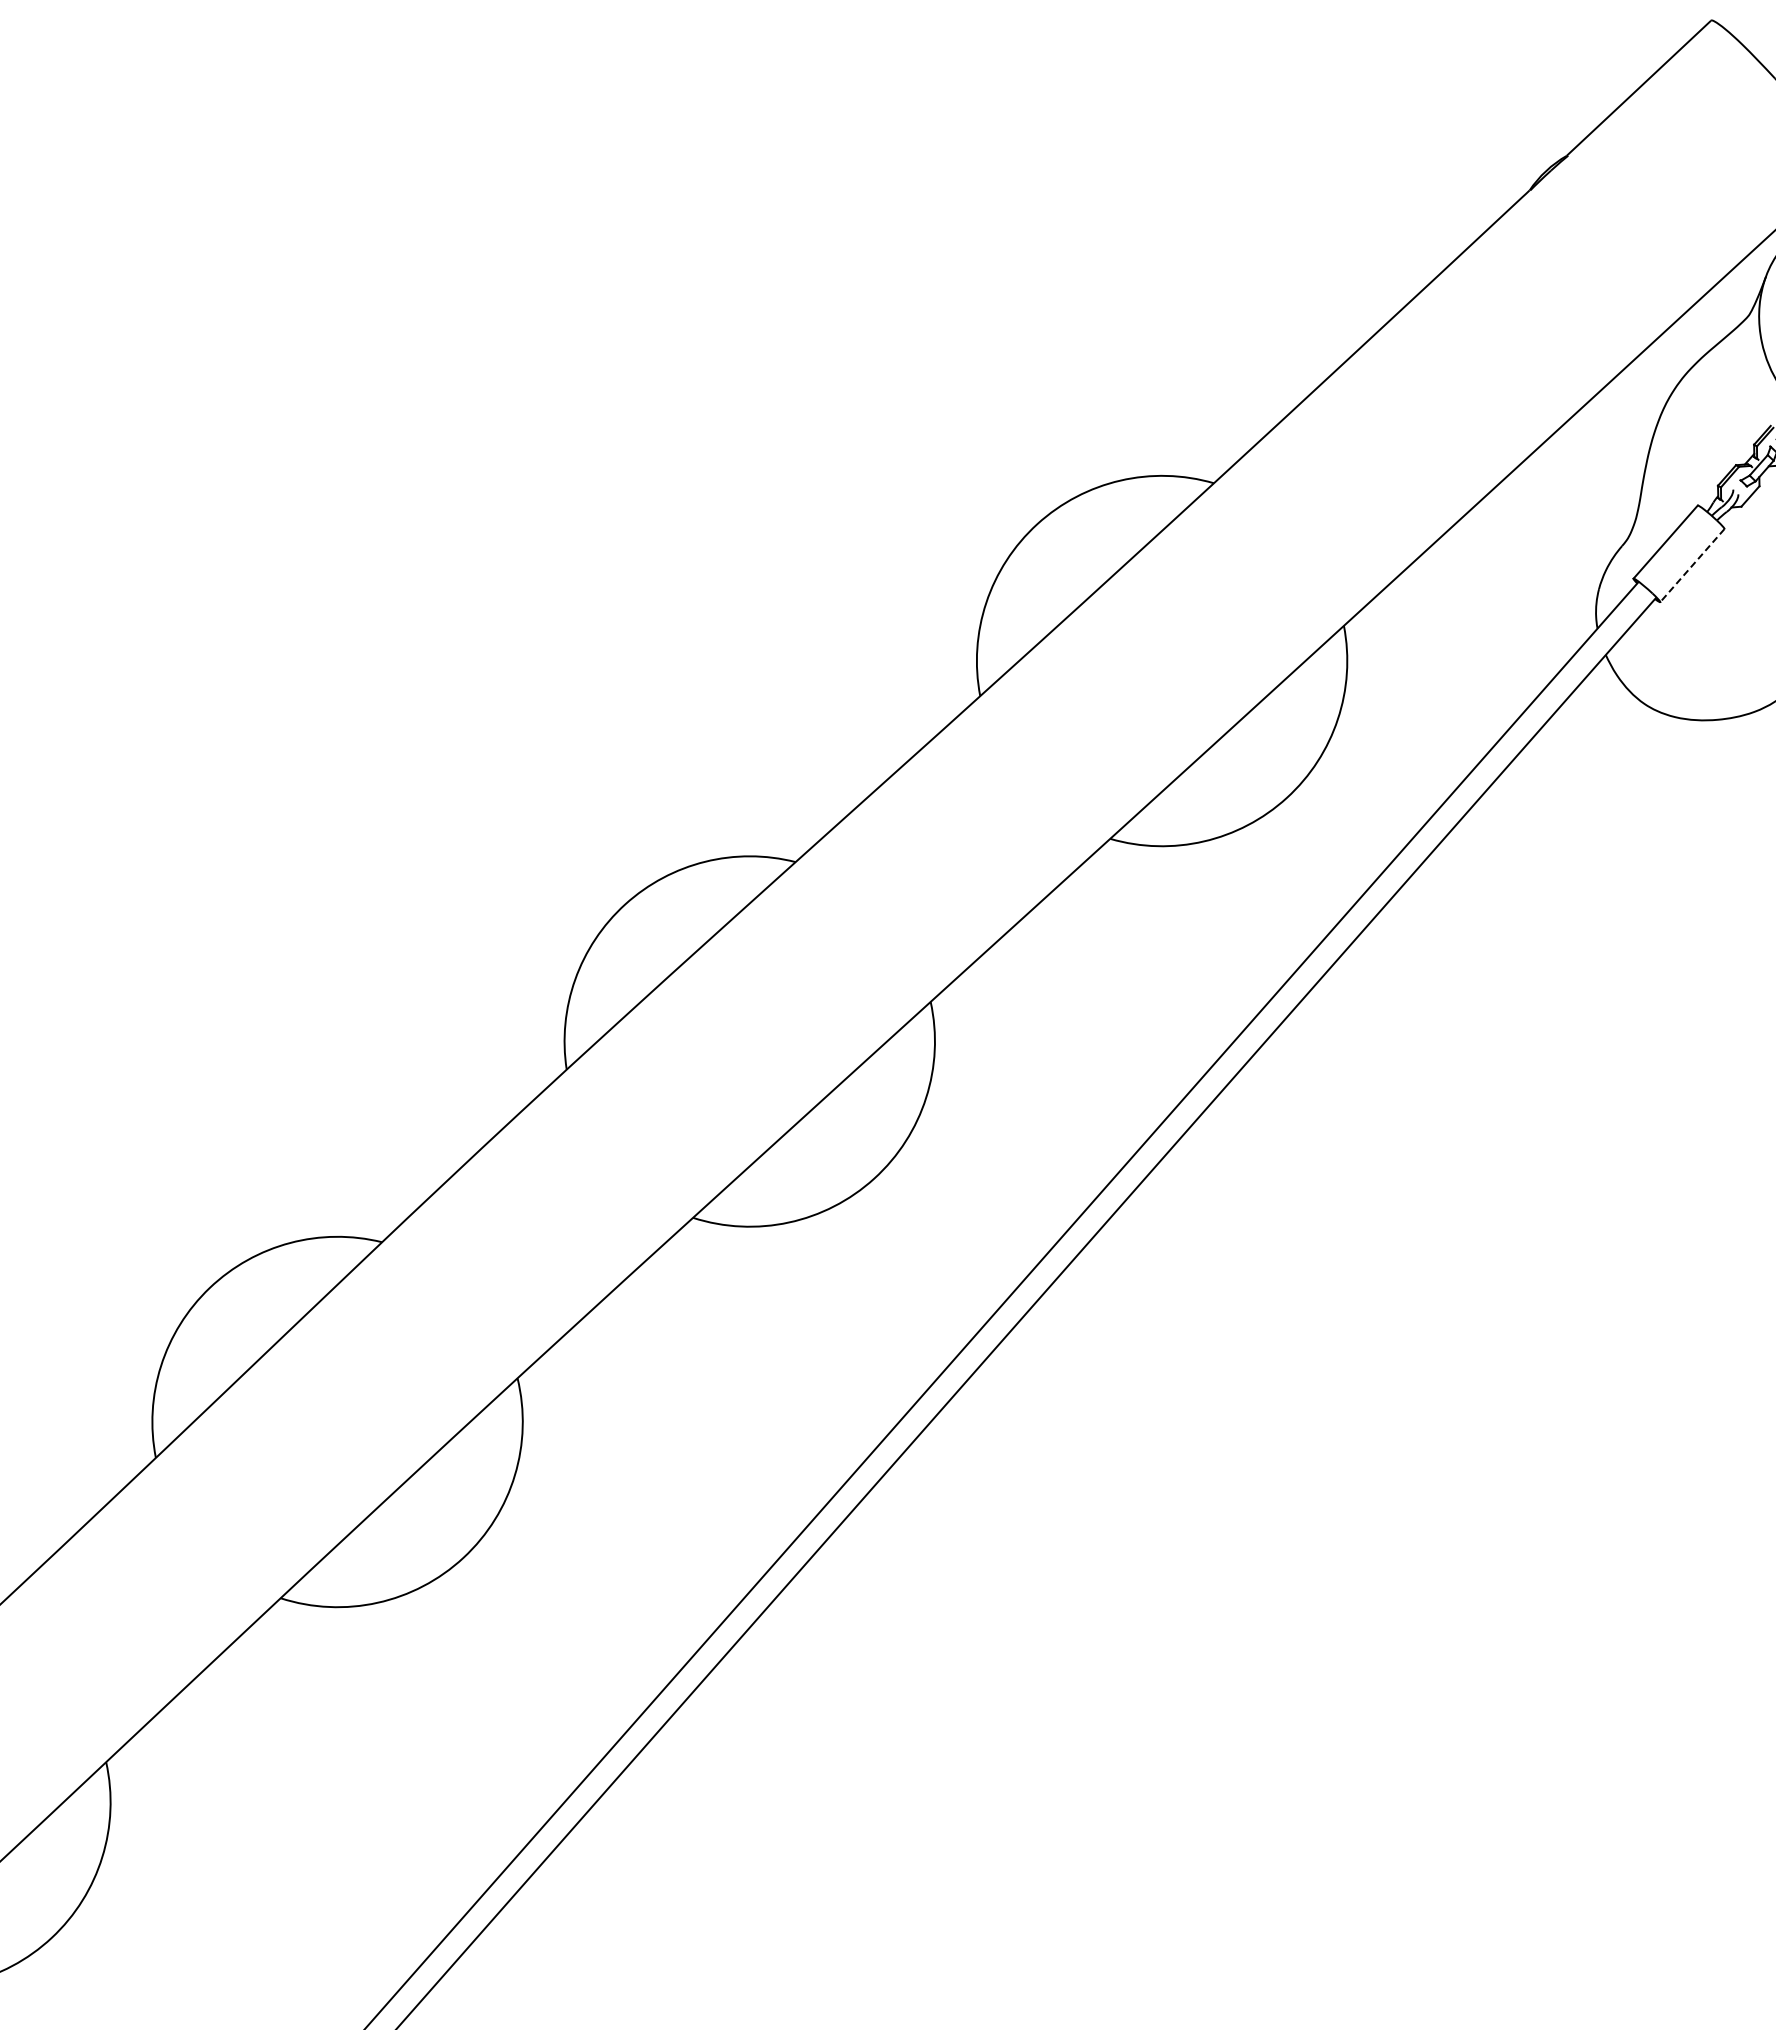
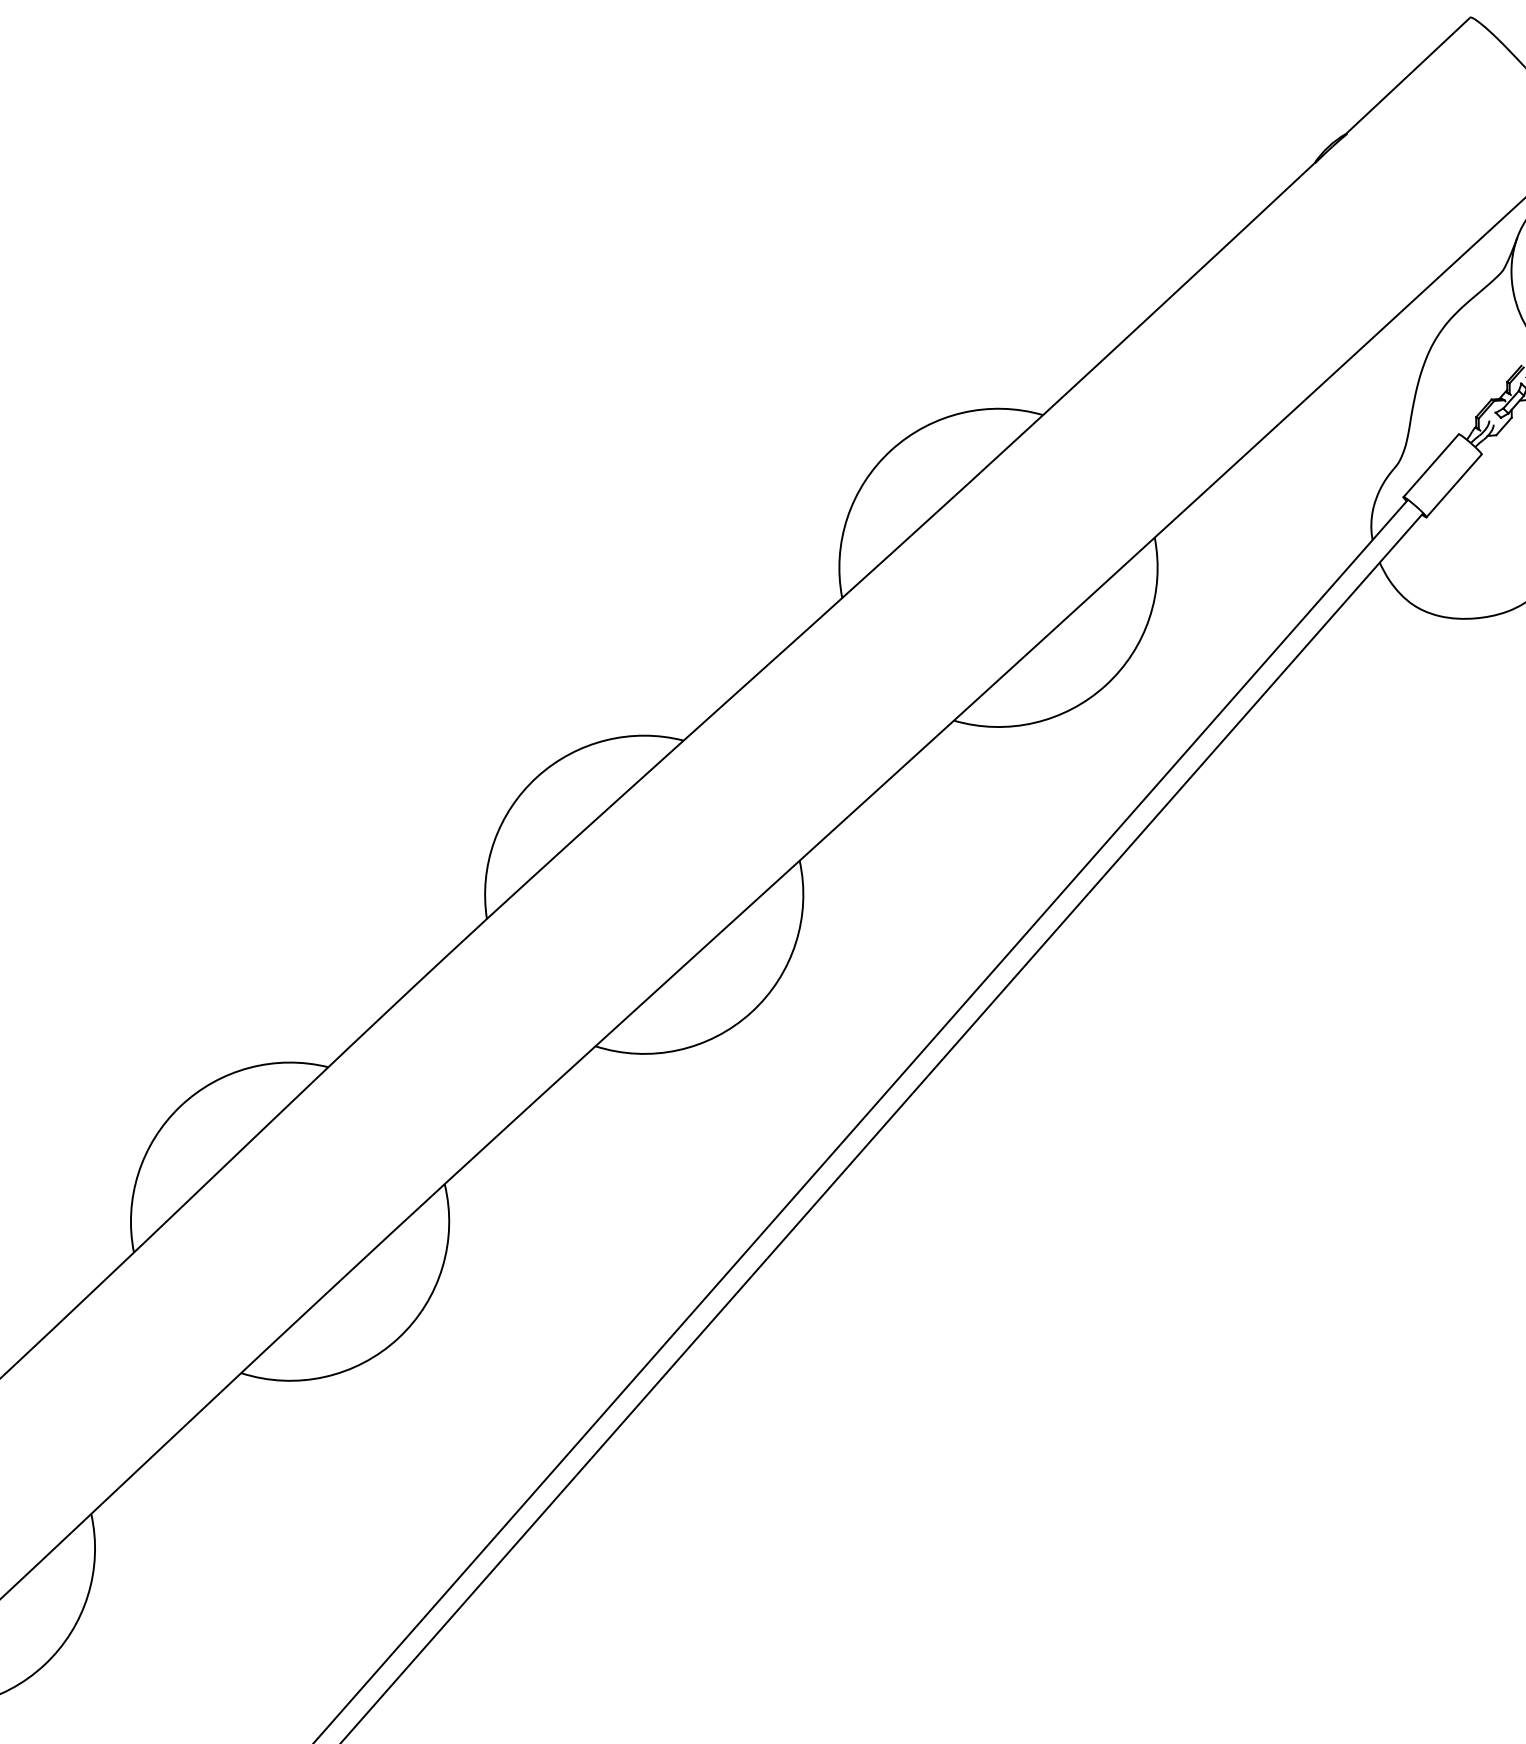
line: (1692, 565) -> (1454, 485), dashed -> solid

